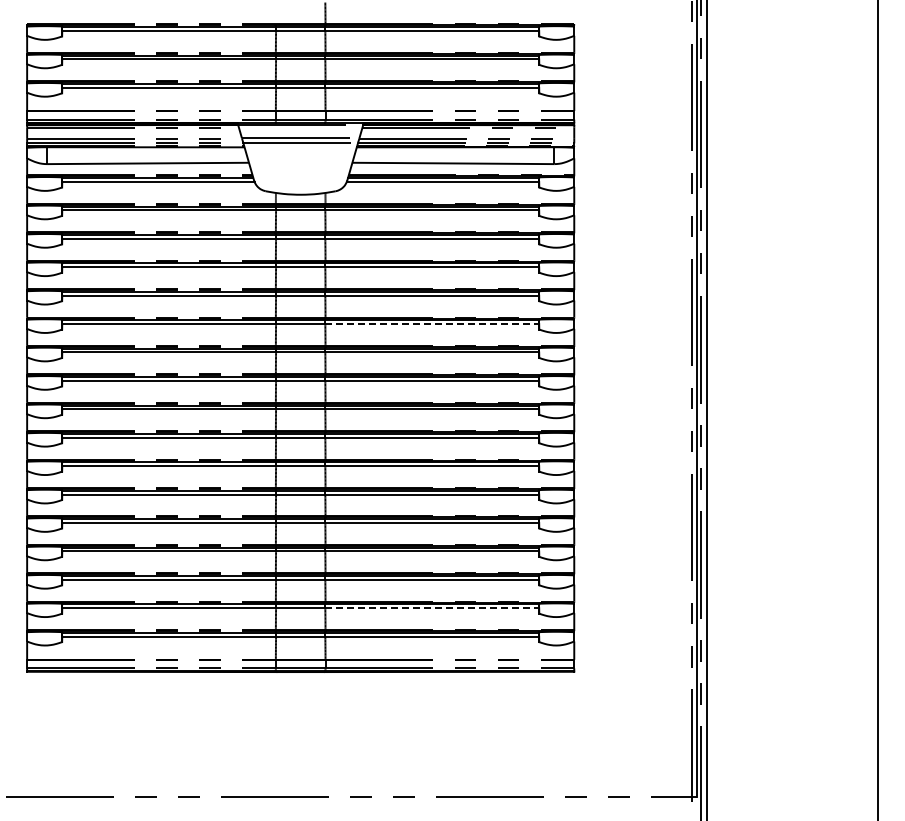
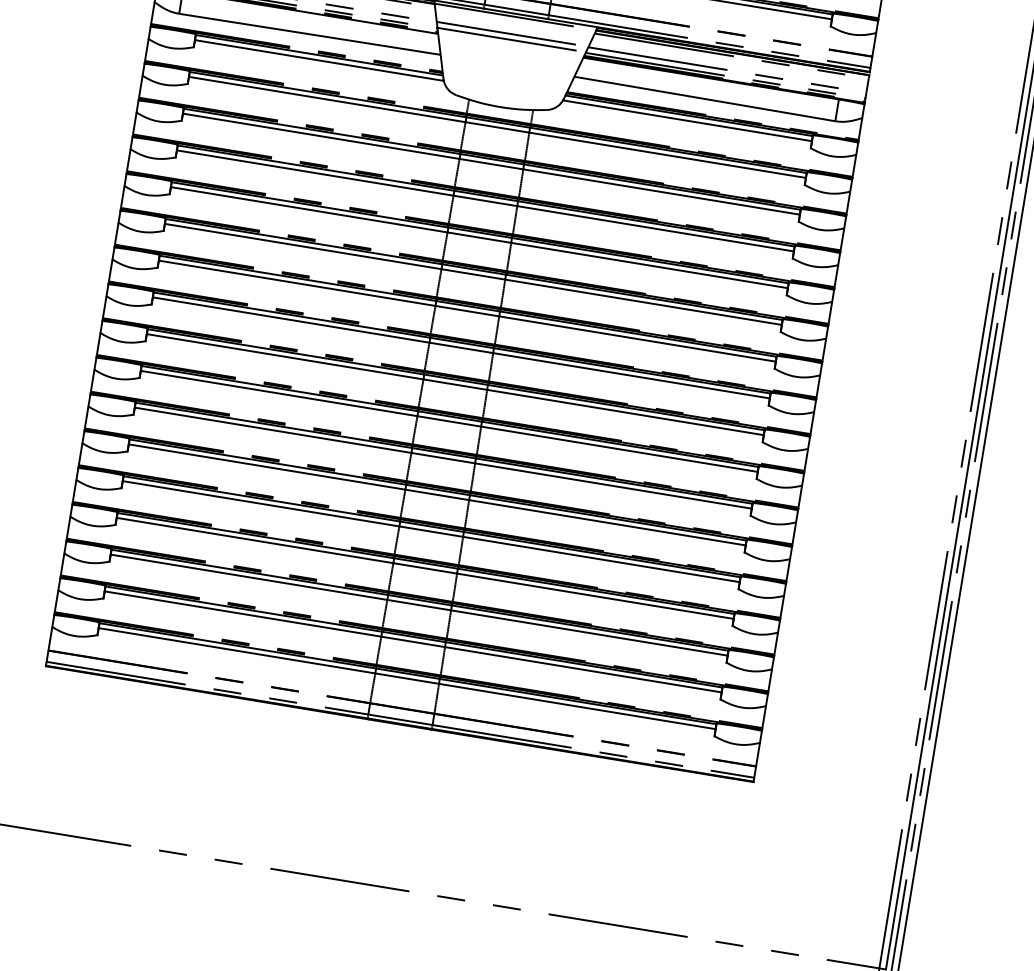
line: (432, 324) -> (643, 302), dashed -> solid
line: (432, 608) -> (583, 670), dashed -> solid

